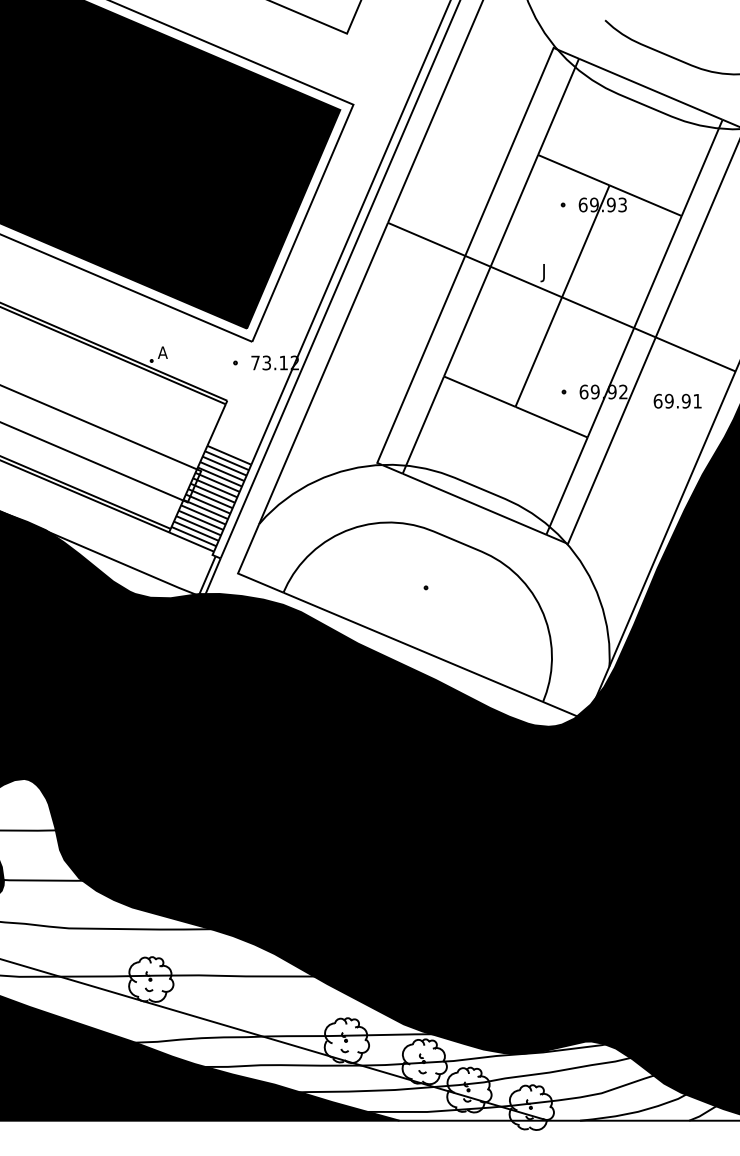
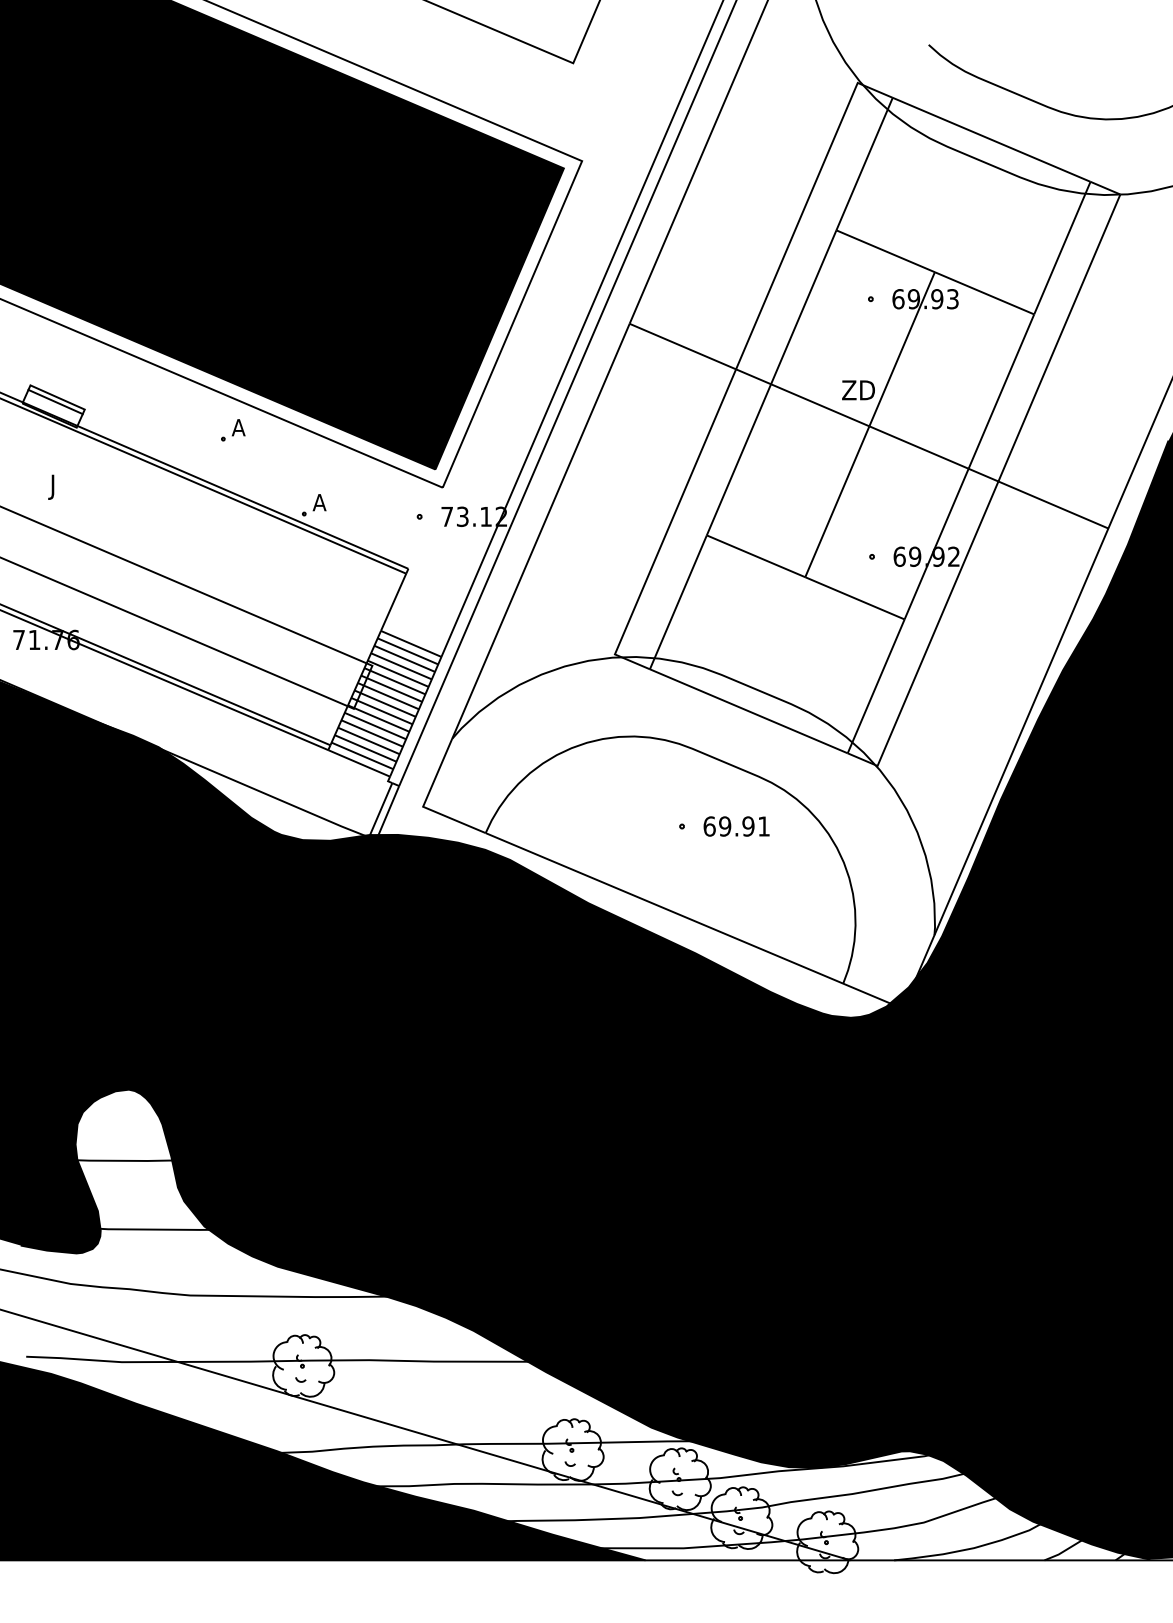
text: (552, 272) -> (856, 392), J -> ZD
part: (100, 300) -> (233, 430), added
text: (677, 401) -> (736, 826), moved

